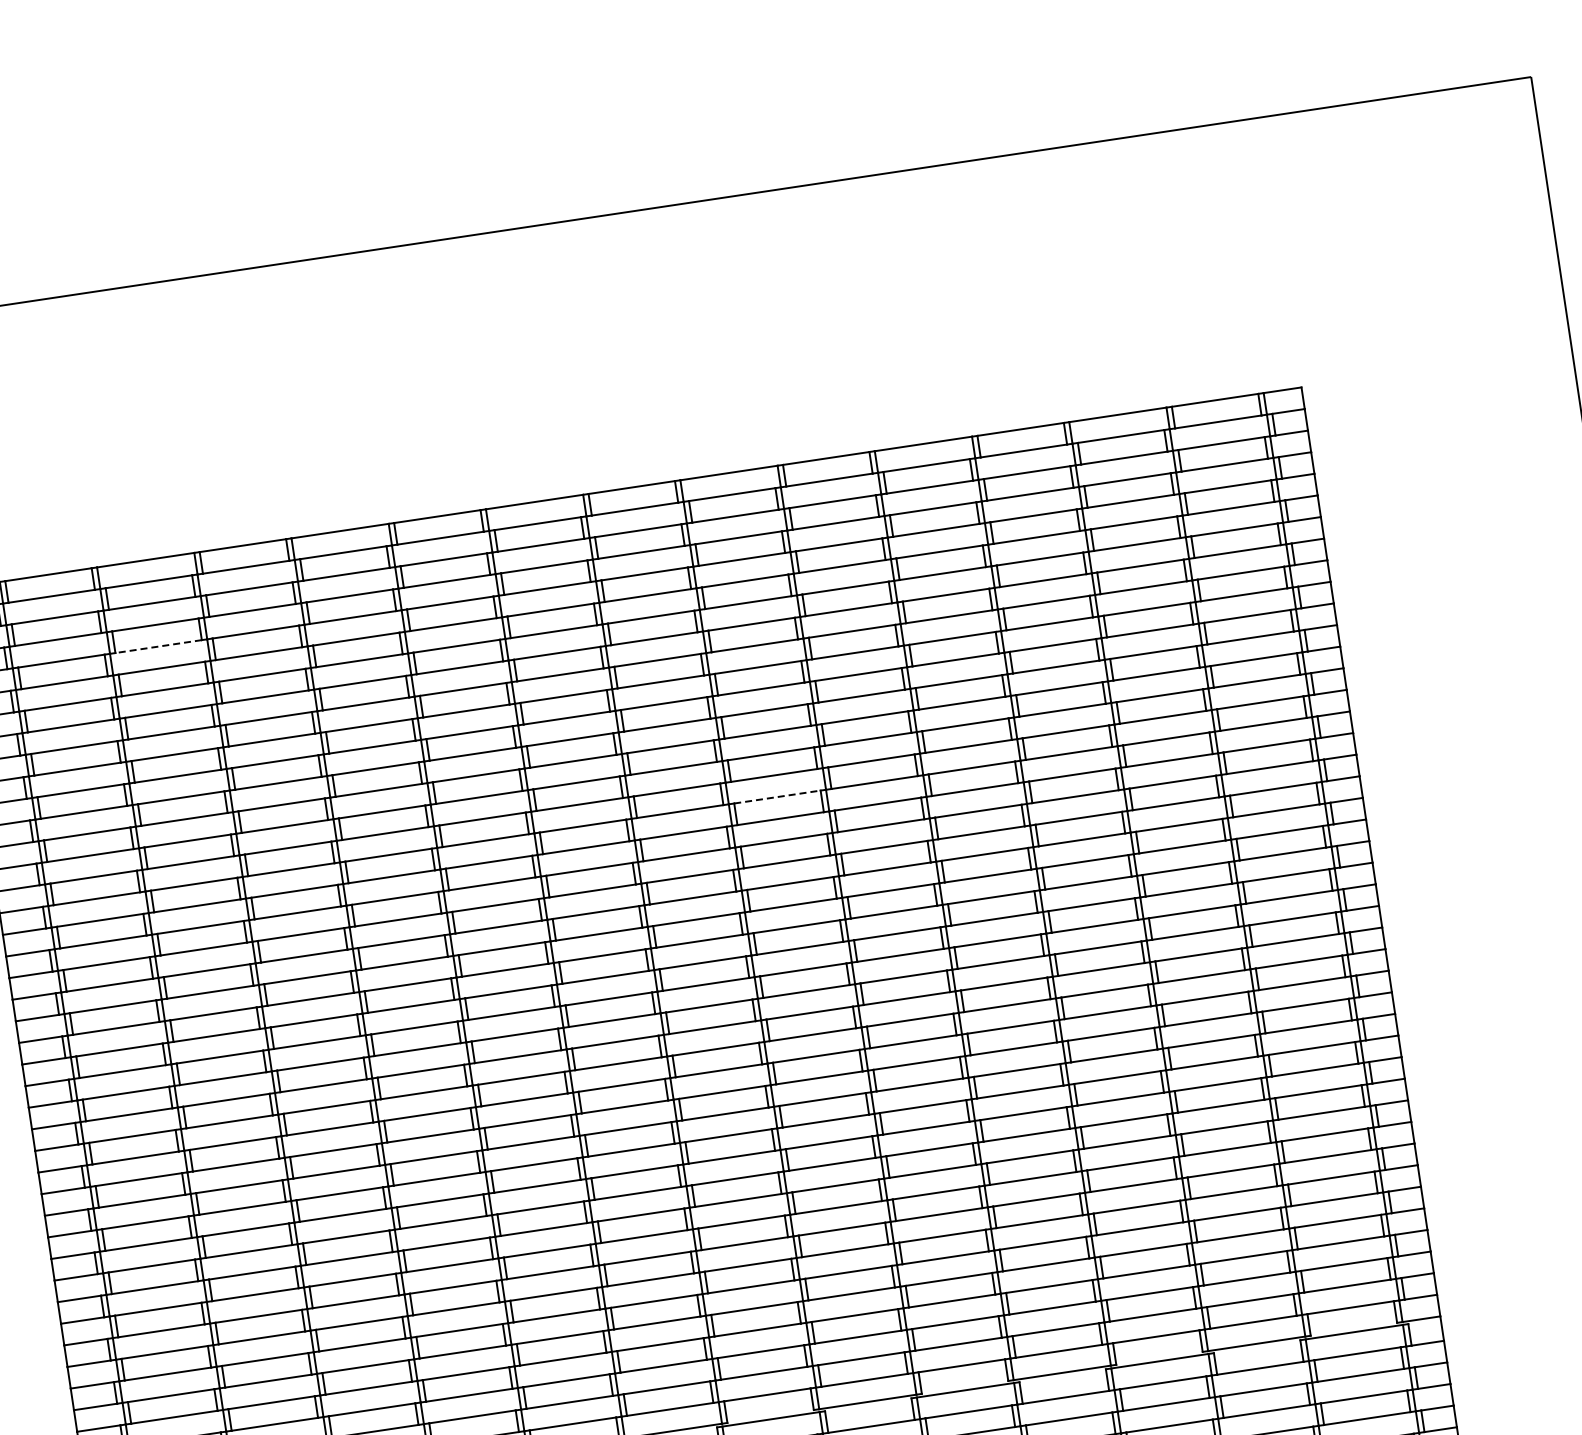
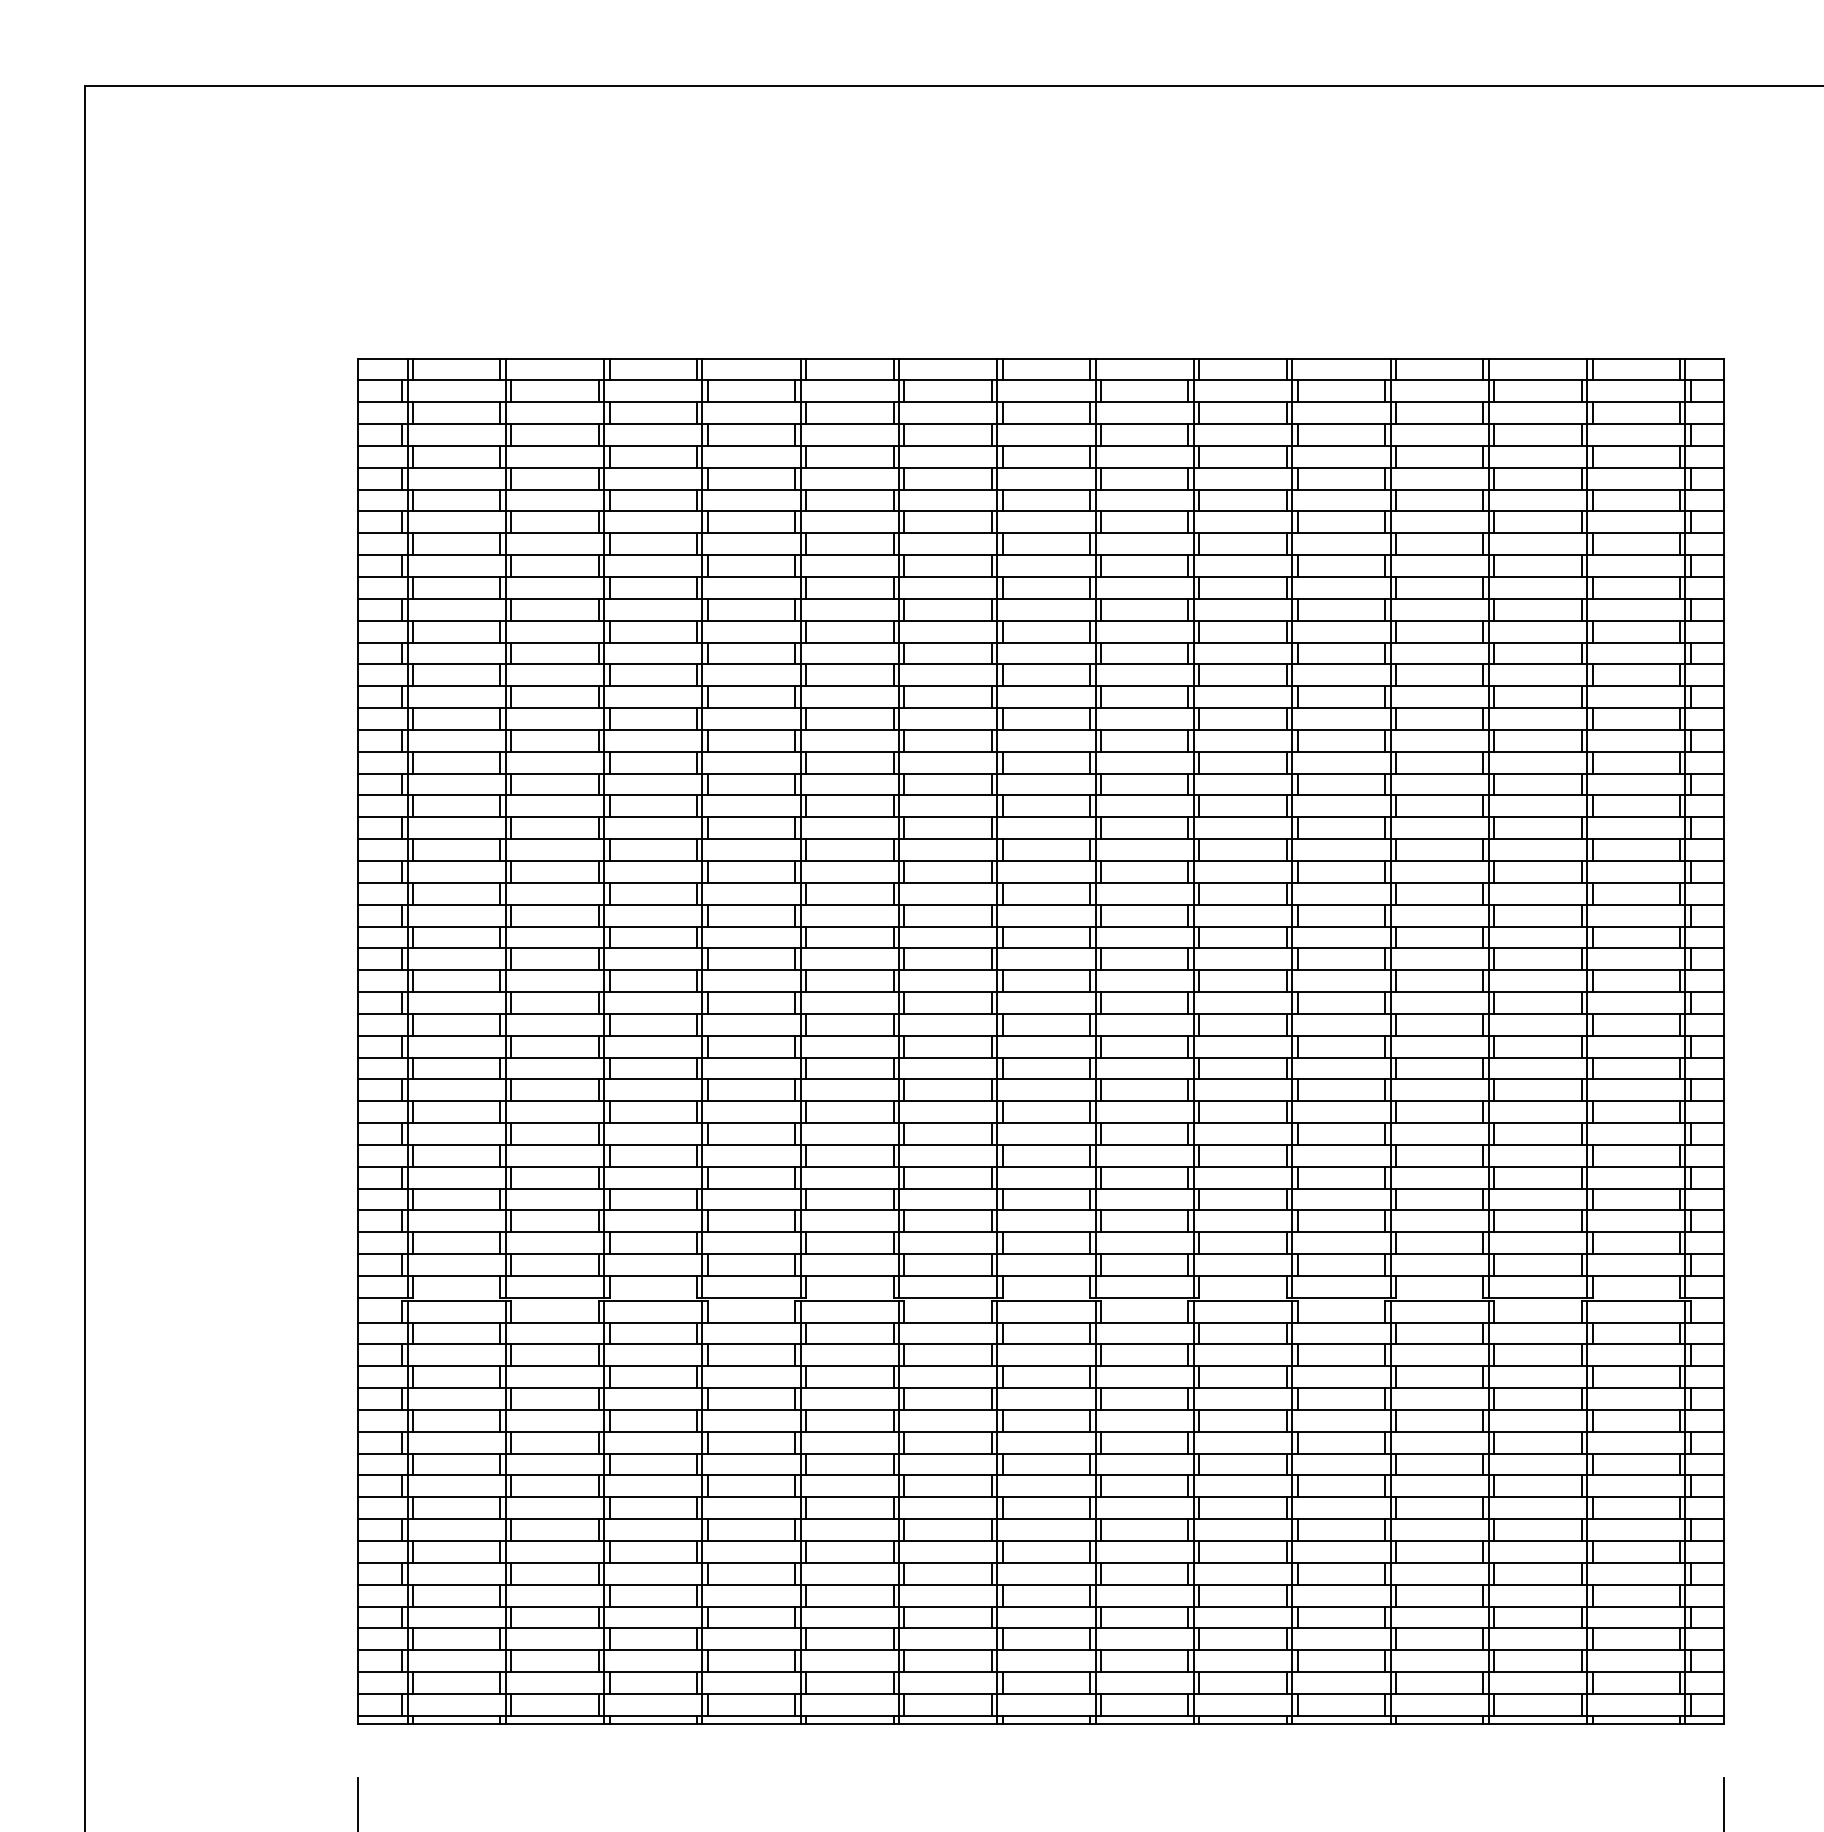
line: (158, 646) -> (554, 445), dashed -> solid
line: (777, 797) -> (1144, 686), dashed -> solid

